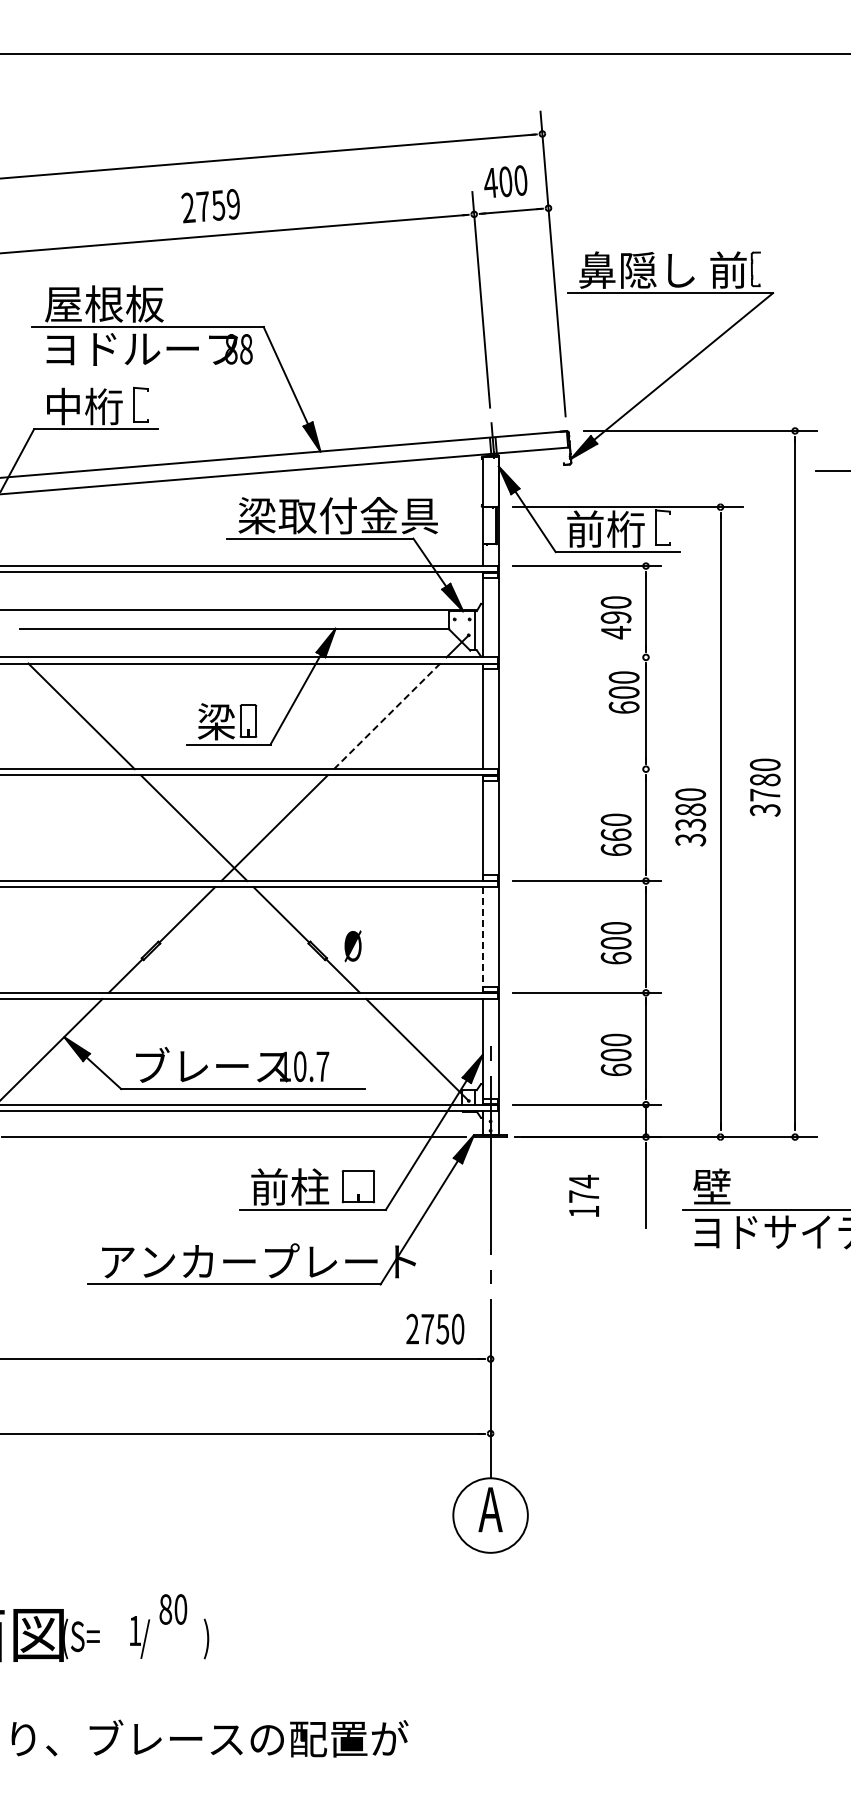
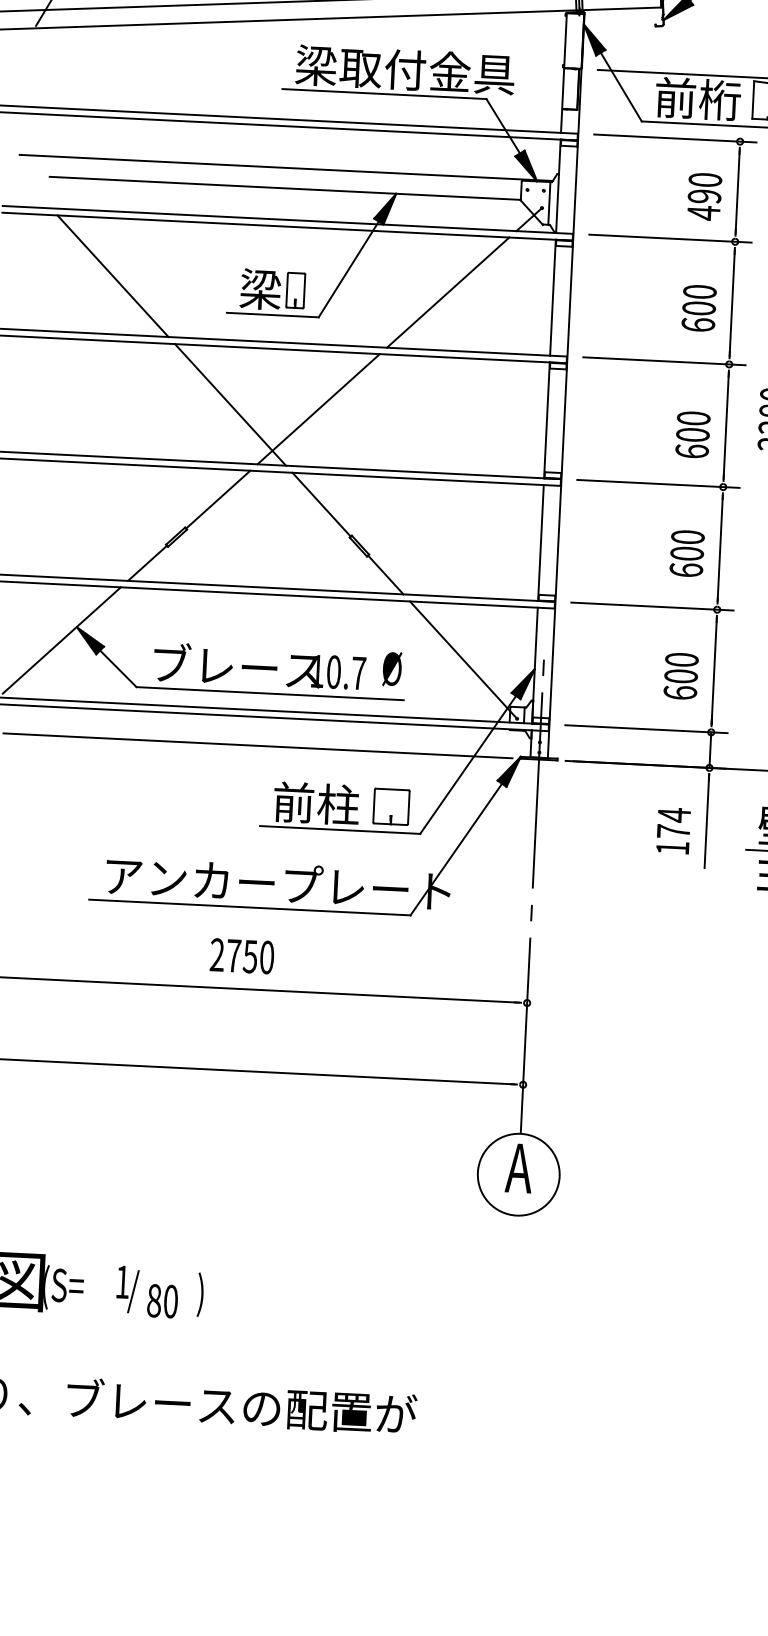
line: (586, 657) -> (669, 238), added
text: (623, 692) -> (698, 308), moved
line: (387, 716) -> (448, 292), dashed -> solid
line: (586, 769) -> (663, 361), added
text: (615, 834) -> (692, 434), 660 -> 600
line: (482, 940) -> (540, 543), dashed -> solid
text: (352, 946) -> (391, 669), moved
text: (583, 1195) -> (672, 830), moved
text: (435, 1328) -> (242, 955), moved
text: (173, 1609) -> (162, 1301), moved

